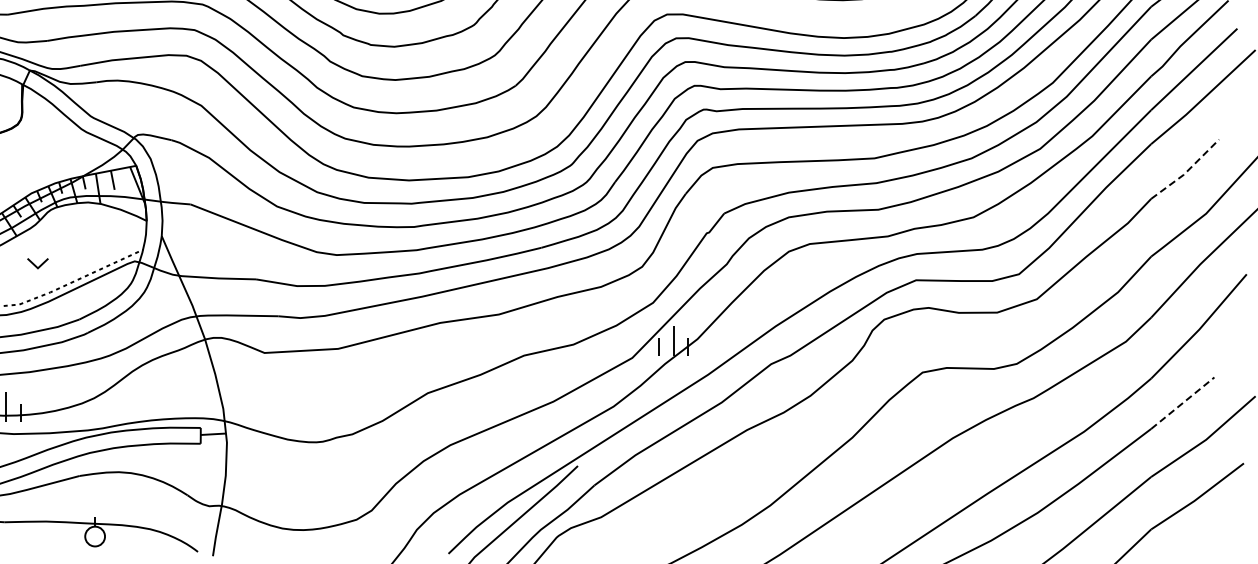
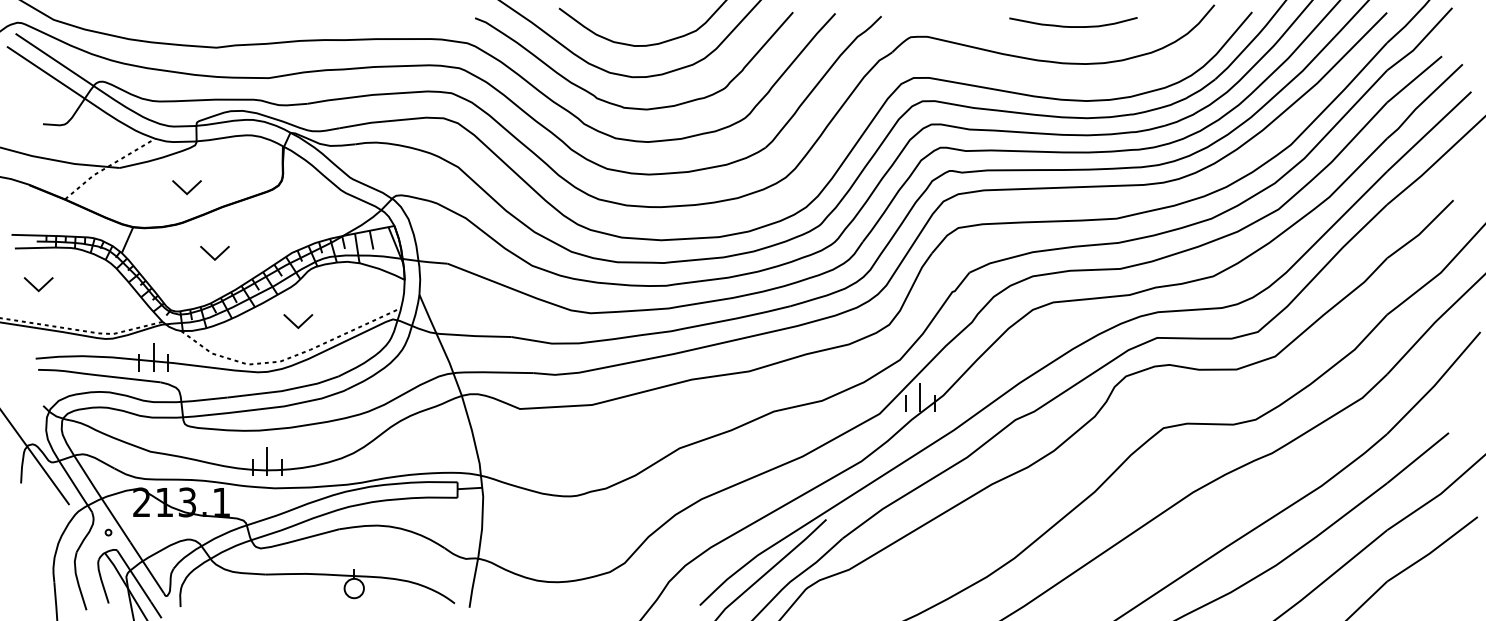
line: (1186, 171) -> (1421, 231), dashed -> solid
part: (38, 263) -> (298, 321), size x1.43
line: (1183, 403) -> (1418, 458), dashed -> solid

